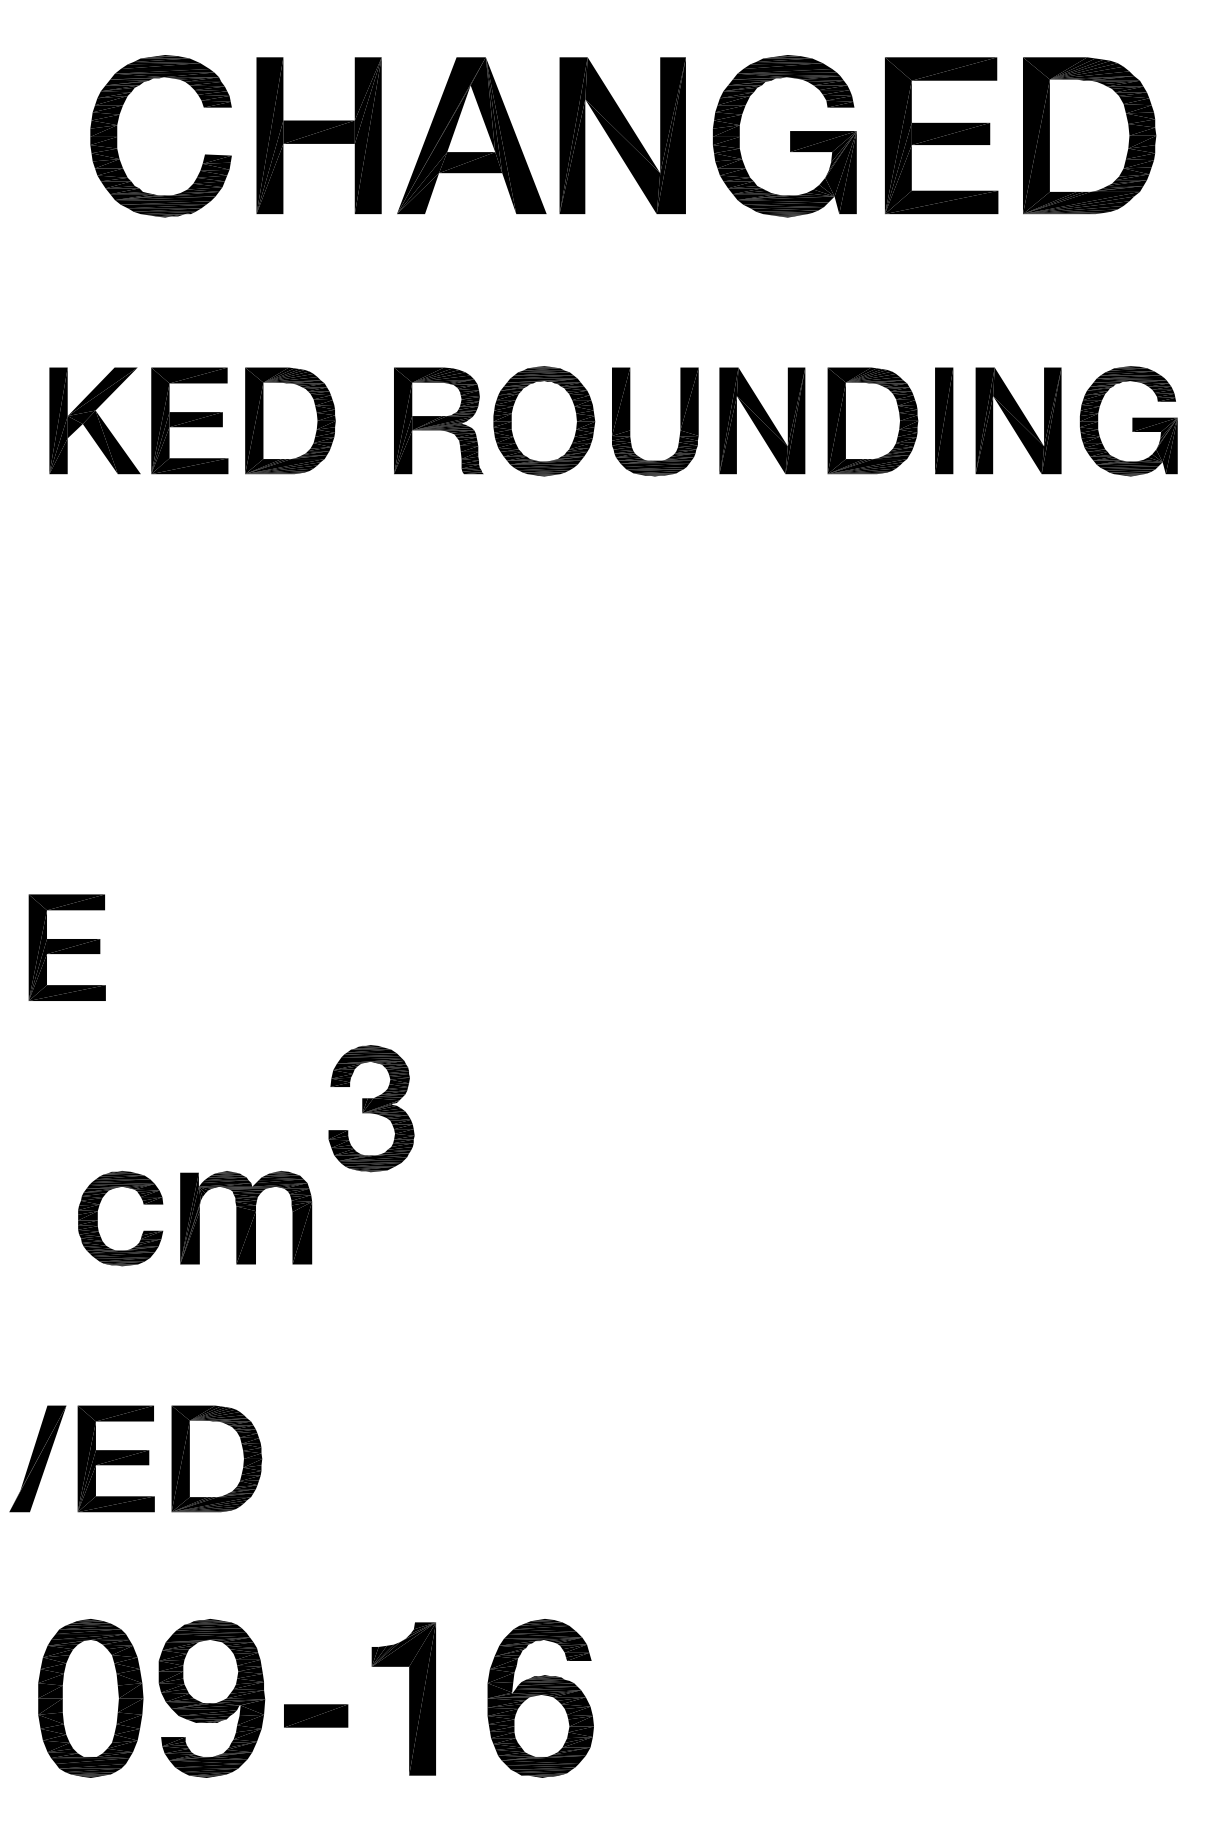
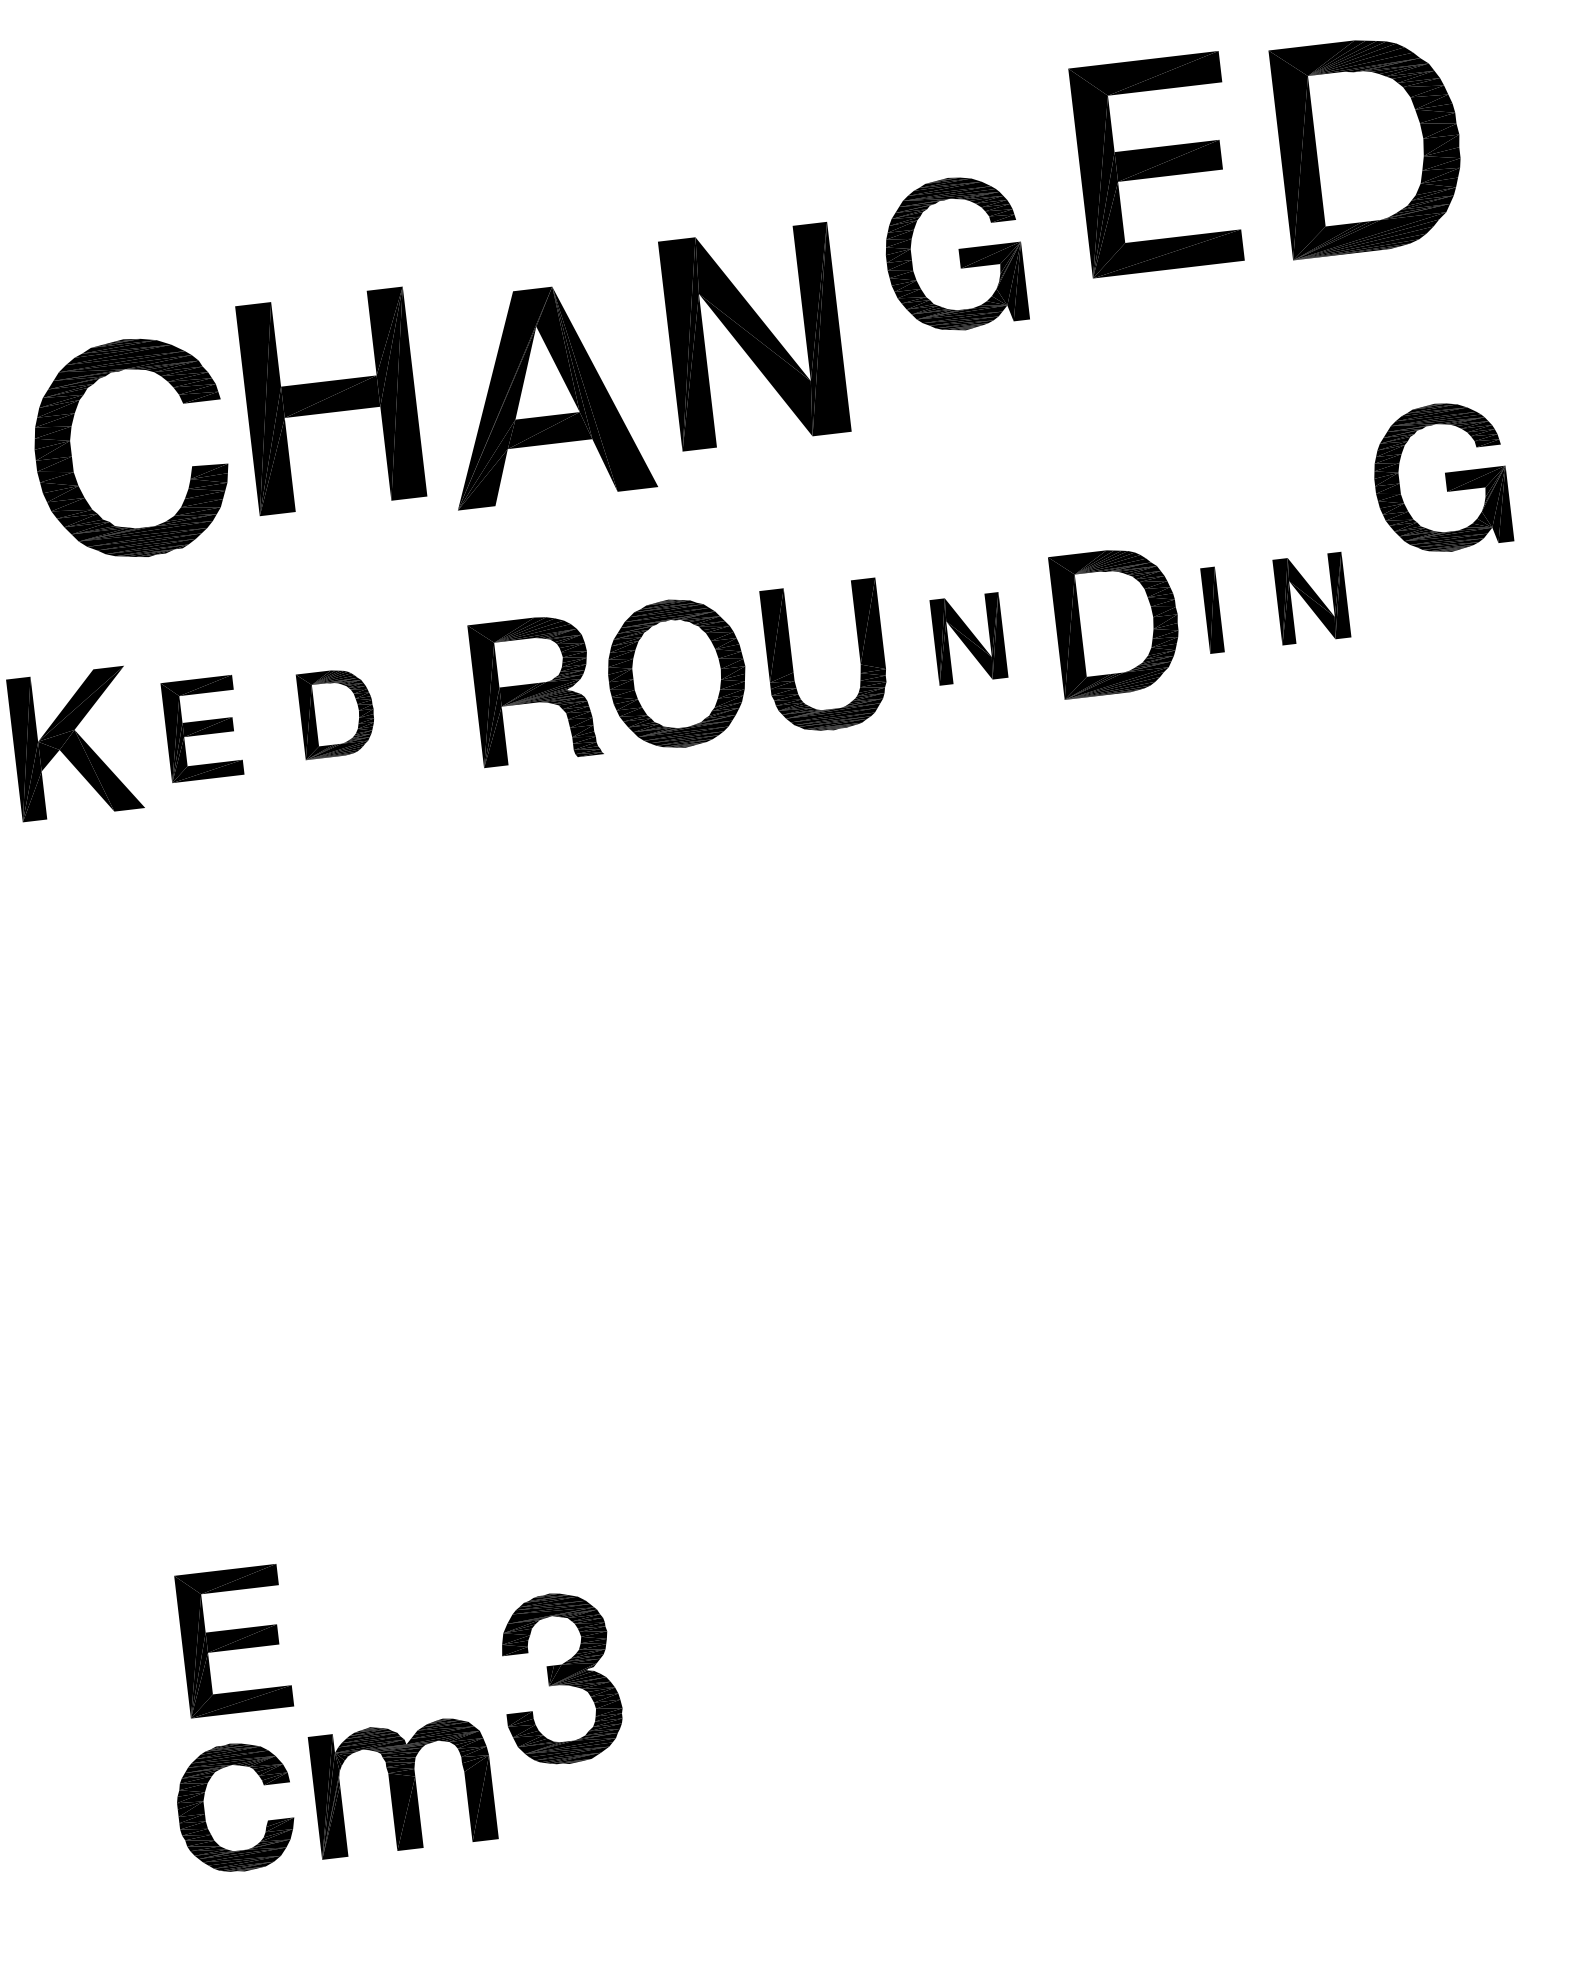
part: (318, 135) -> (330, 401), moved
part: (471, 135) -> (545, 393), moved
part: (622, 135) -> (754, 336), moved
part: (941, 135) -> (1156, 164), moved
part: (1089, 135) -> (1369, 144), moved
part: (117, 136) -> (72, 455), moved
part: (784, 136) -> (953, 254), size x0.7
part: (189, 420) -> (201, 728), size x0.7
part: (290, 420) -> (337, 712), size x0.6
part: (762, 420) -> (969, 638), size x0.6
part: (944, 420) -> (1212, 609), size x0.6
part: (1018, 420) -> (1311, 598), size x0.6
part: (1128, 421) -> (1440, 478), moved
part: (66, 947) -> (233, 1640), moved
part: (371, 1108) -> (560, 1678), moved

